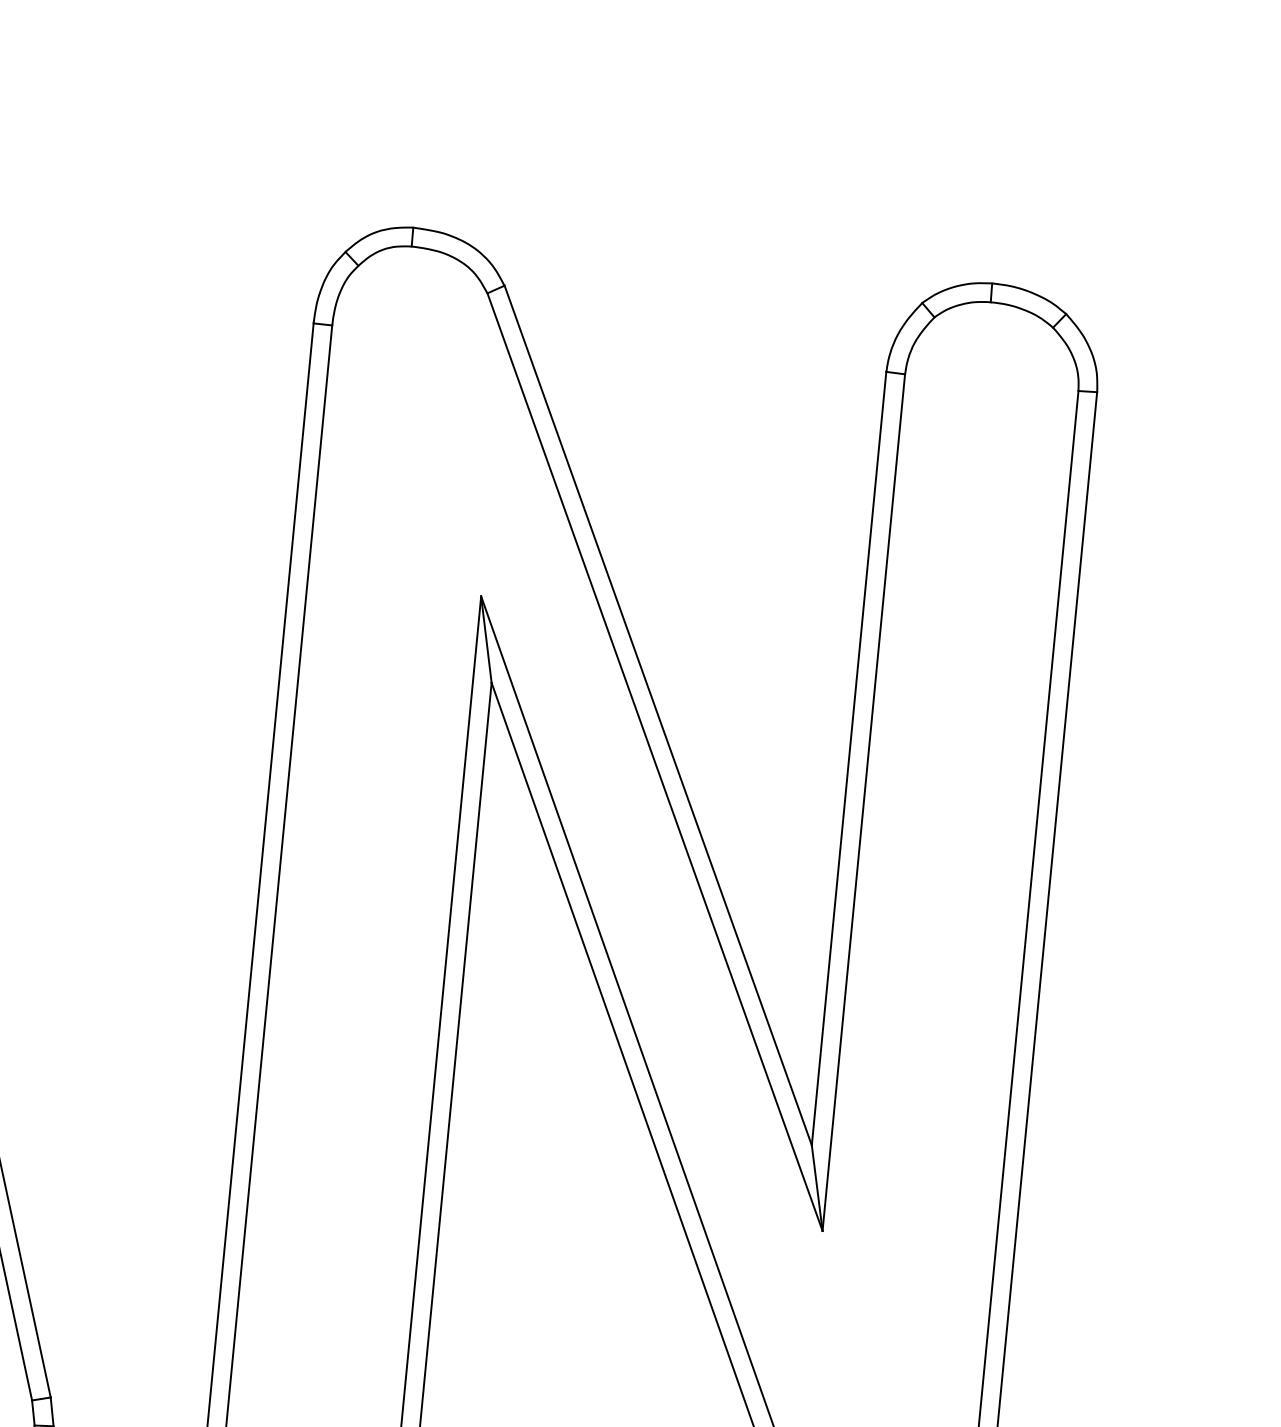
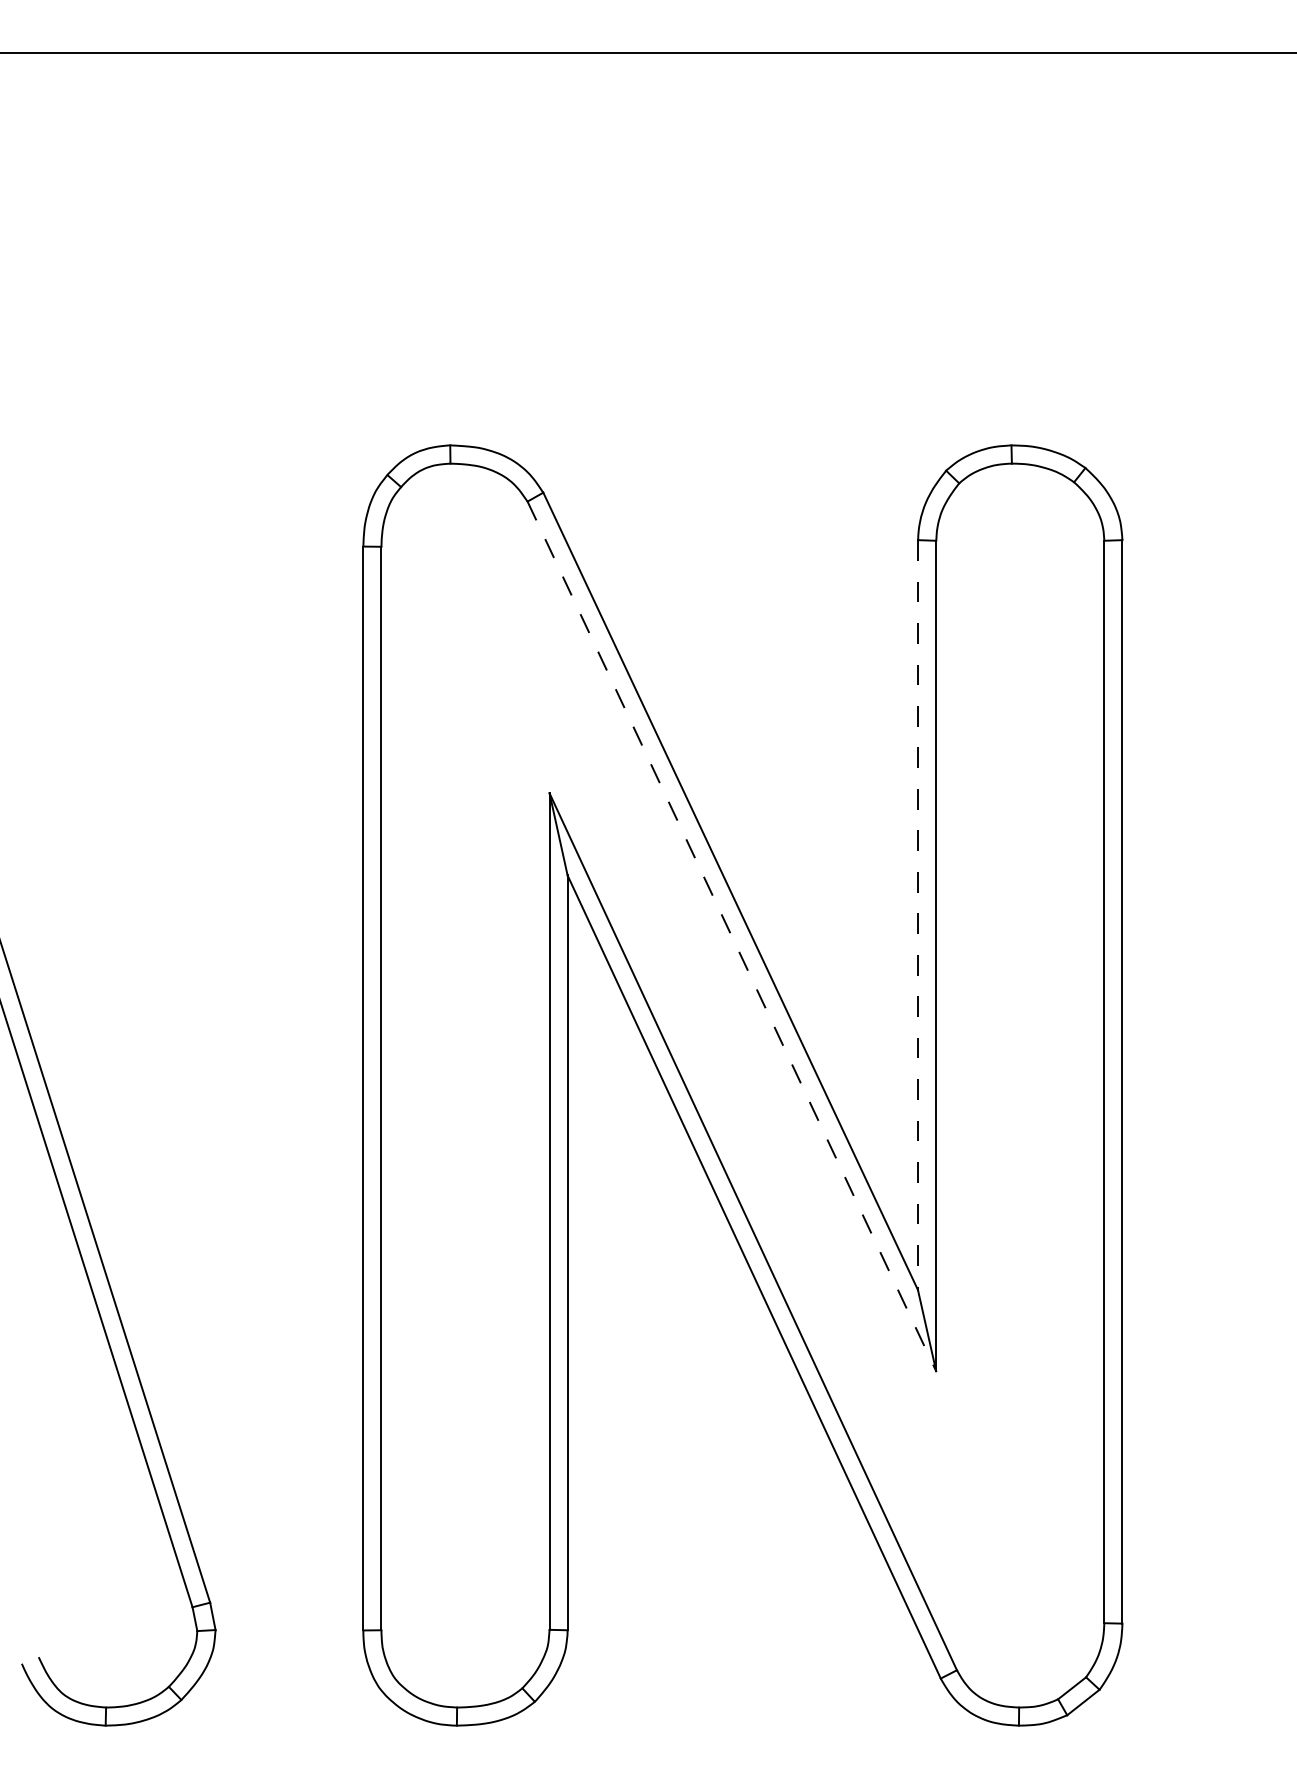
line: (848, 758) -> (917, 915), solid -> dashed
line: (655, 762) -> (732, 936), solid -> dashed

